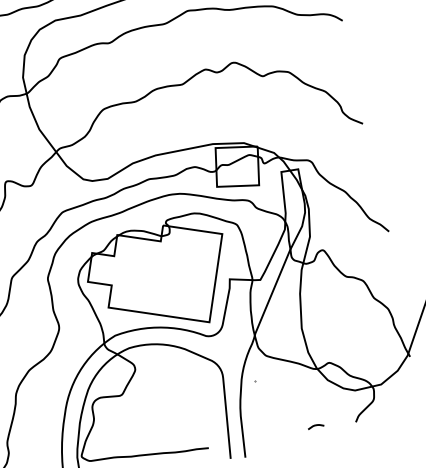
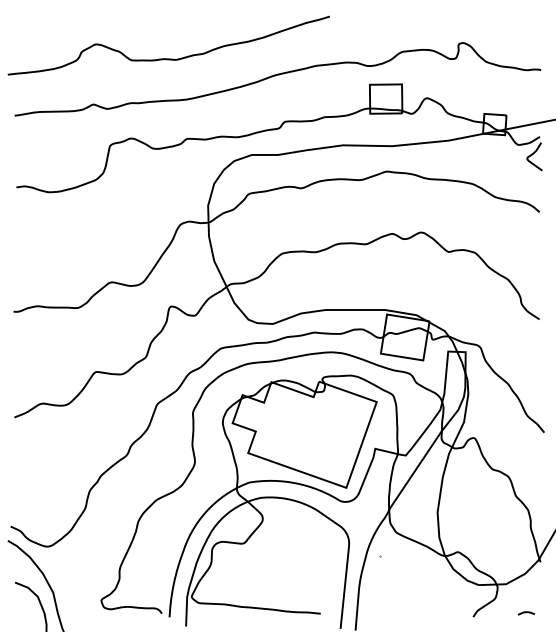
curve: (316, 426) -> (526, 613), moved

